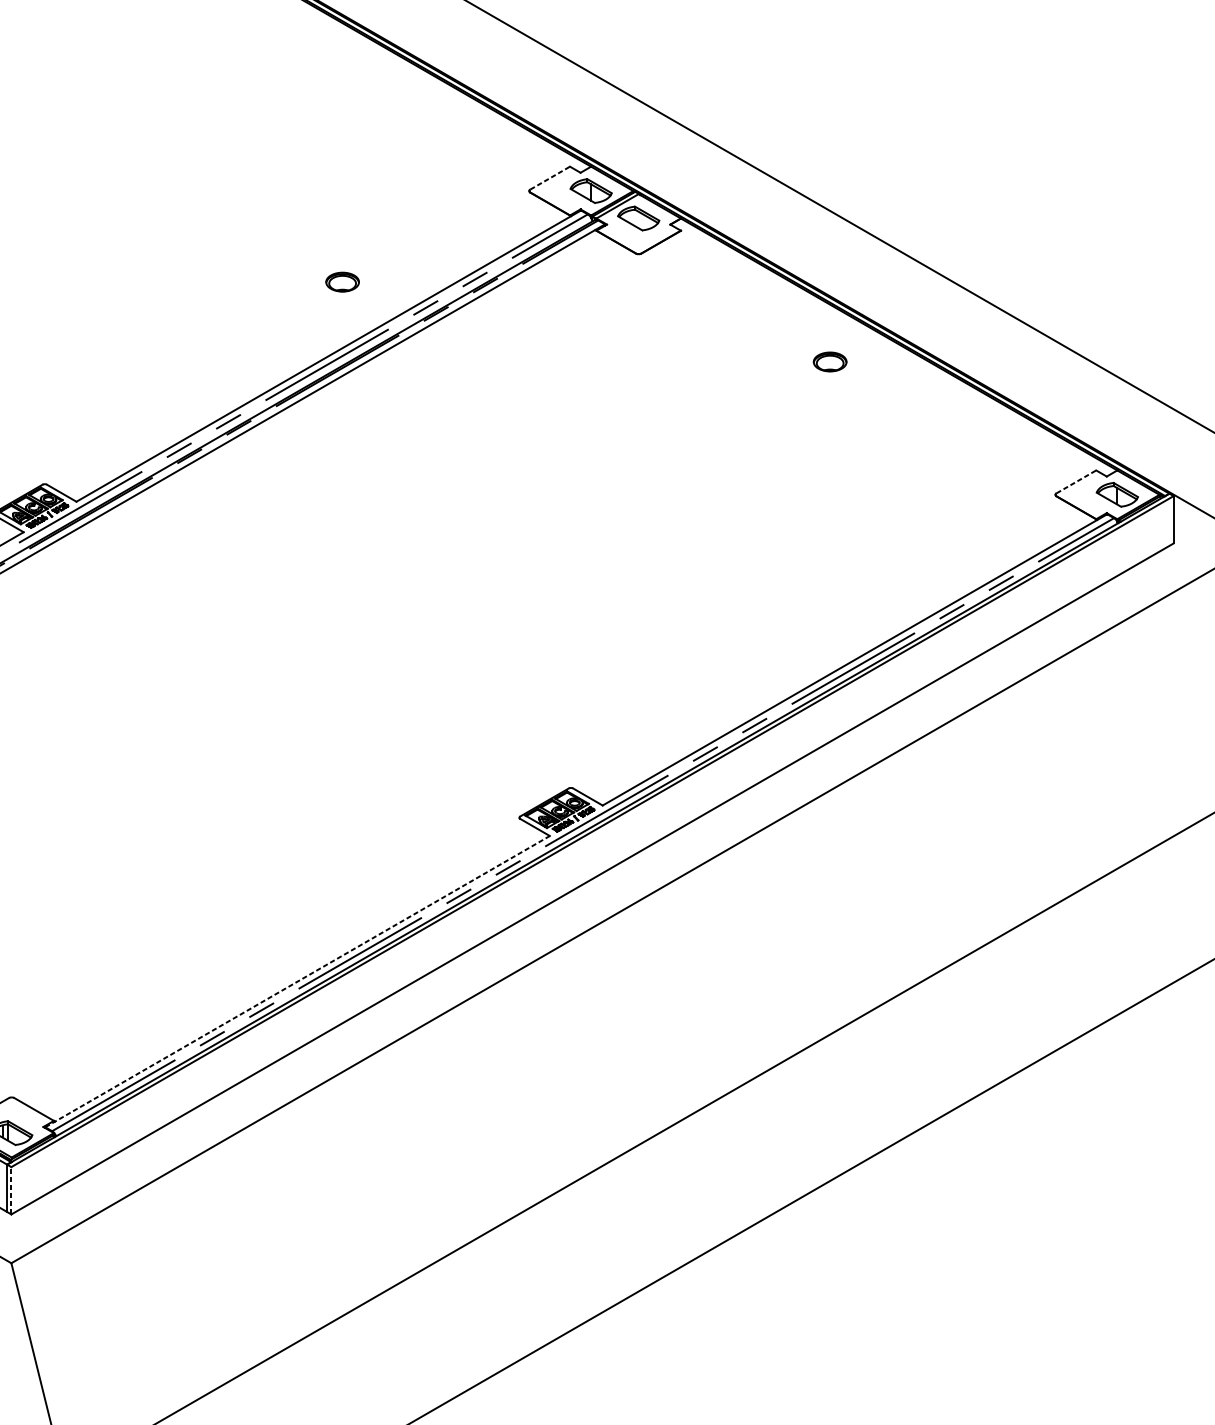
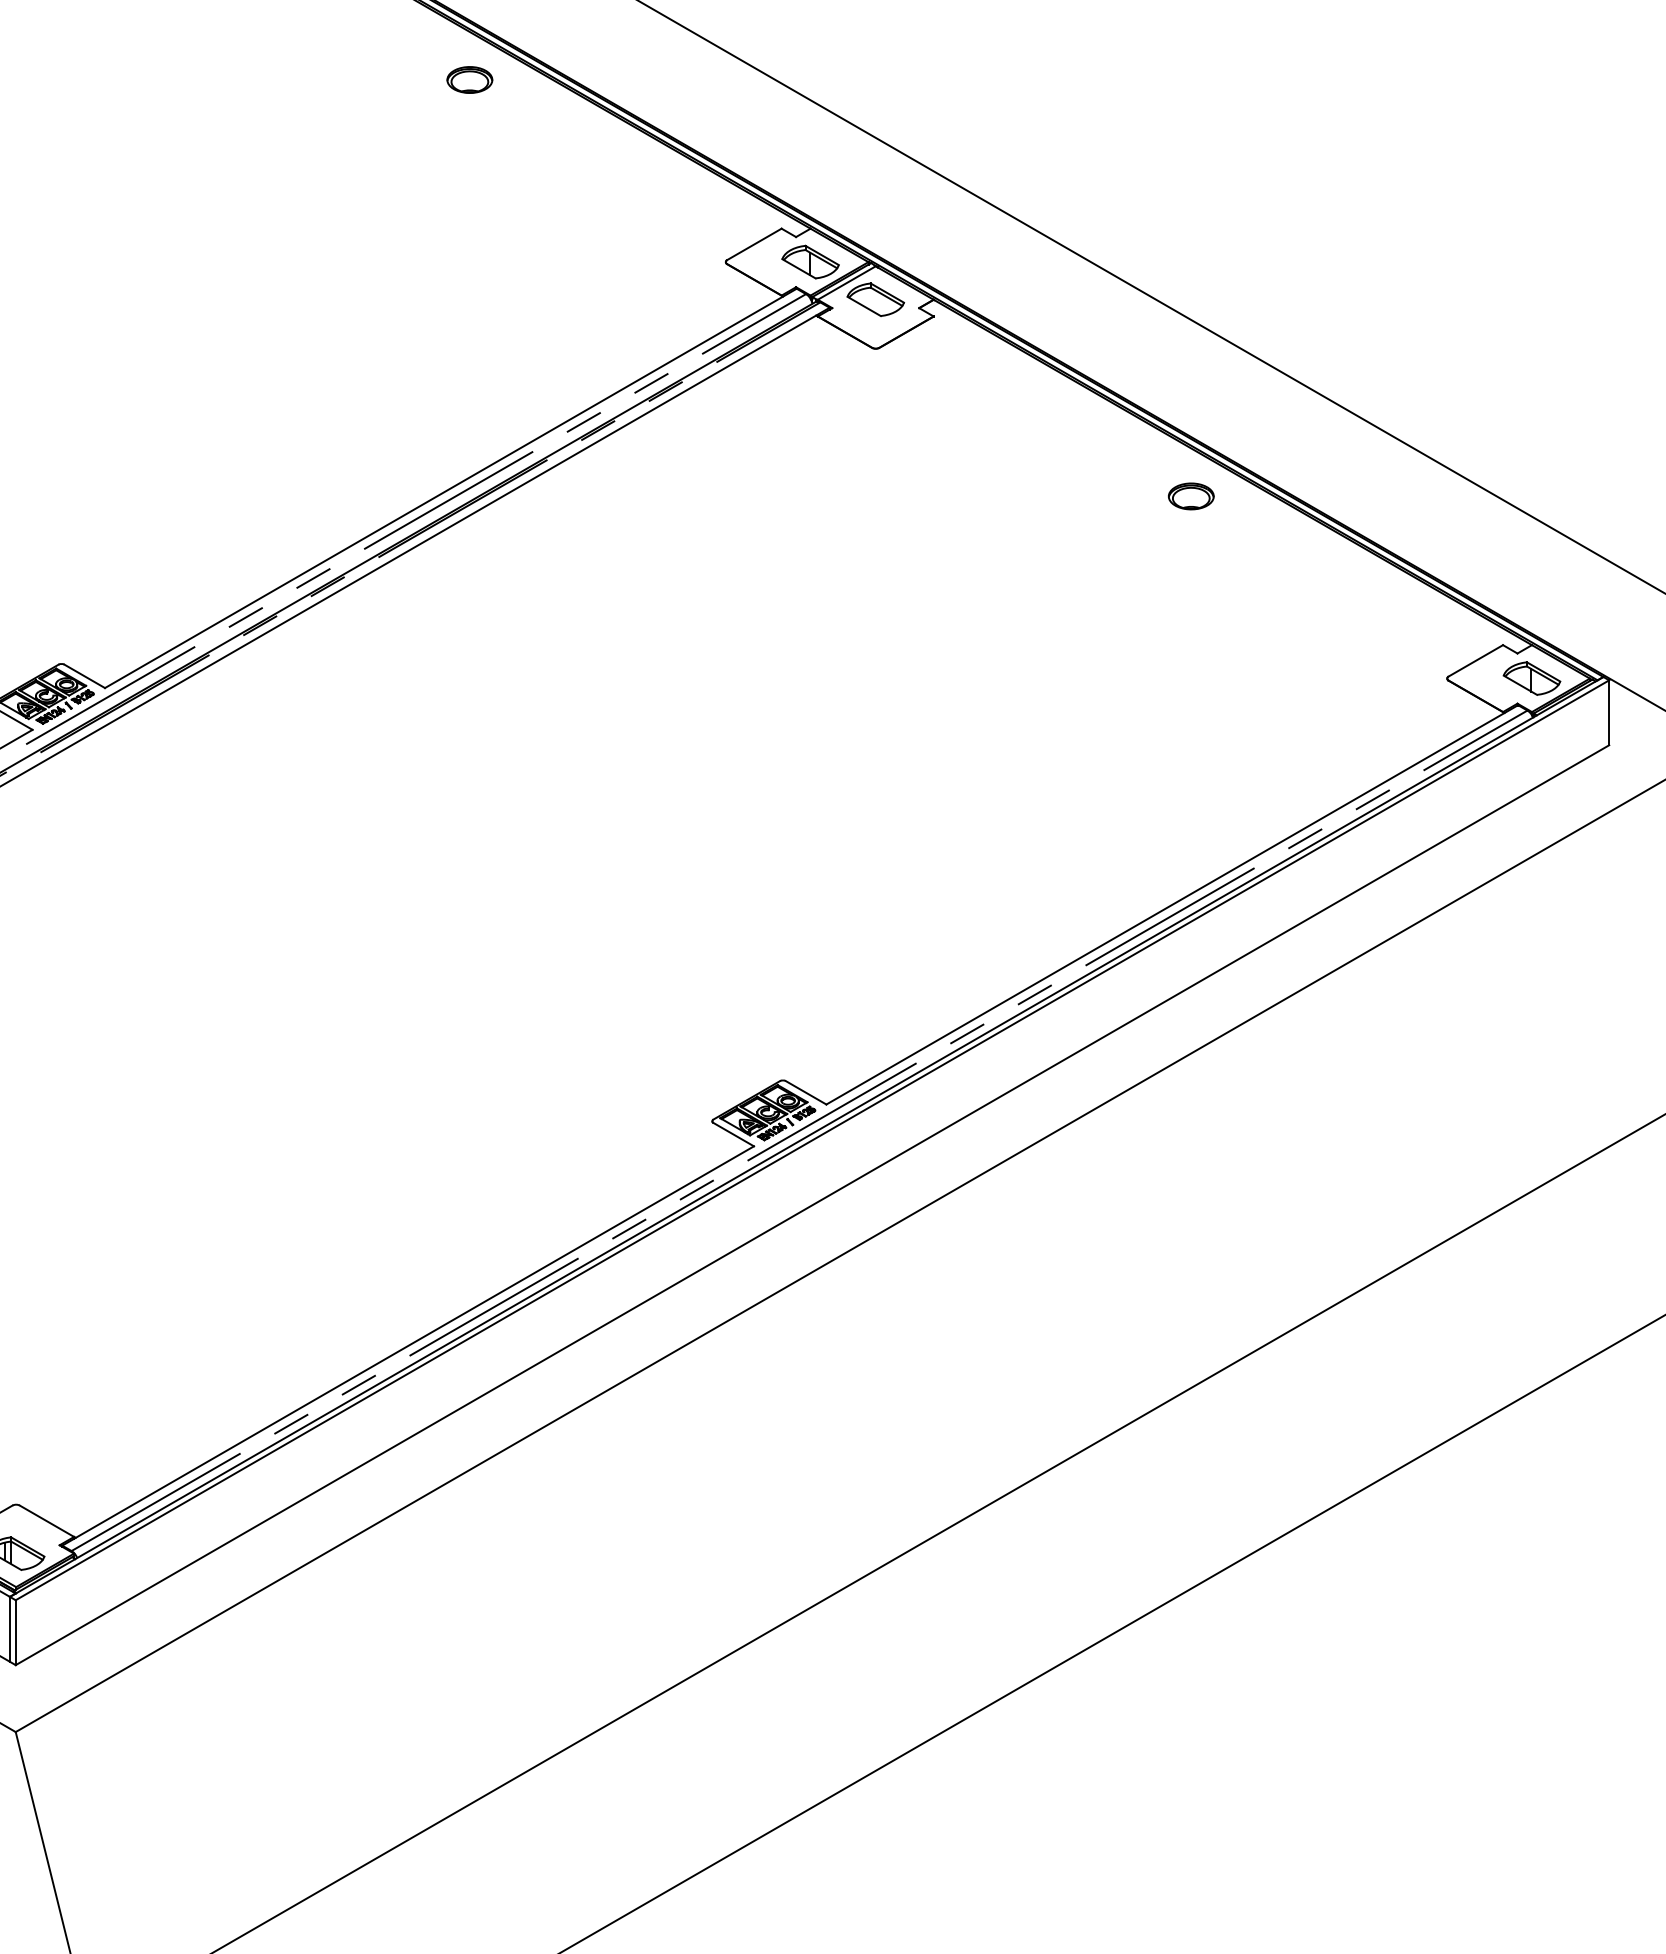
line: (550, 178) -> (754, 244), dashed -> solid
part: (342, 281) -> (469, 79), moved
part: (830, 362) -> (1191, 496), moved
line: (1076, 481) -> (1476, 660), dashed -> solid
line: (297, 981) -> (408, 1345), dashed -> solid
line: (11, 1190) -> (15, 1632), dashed -> solid

